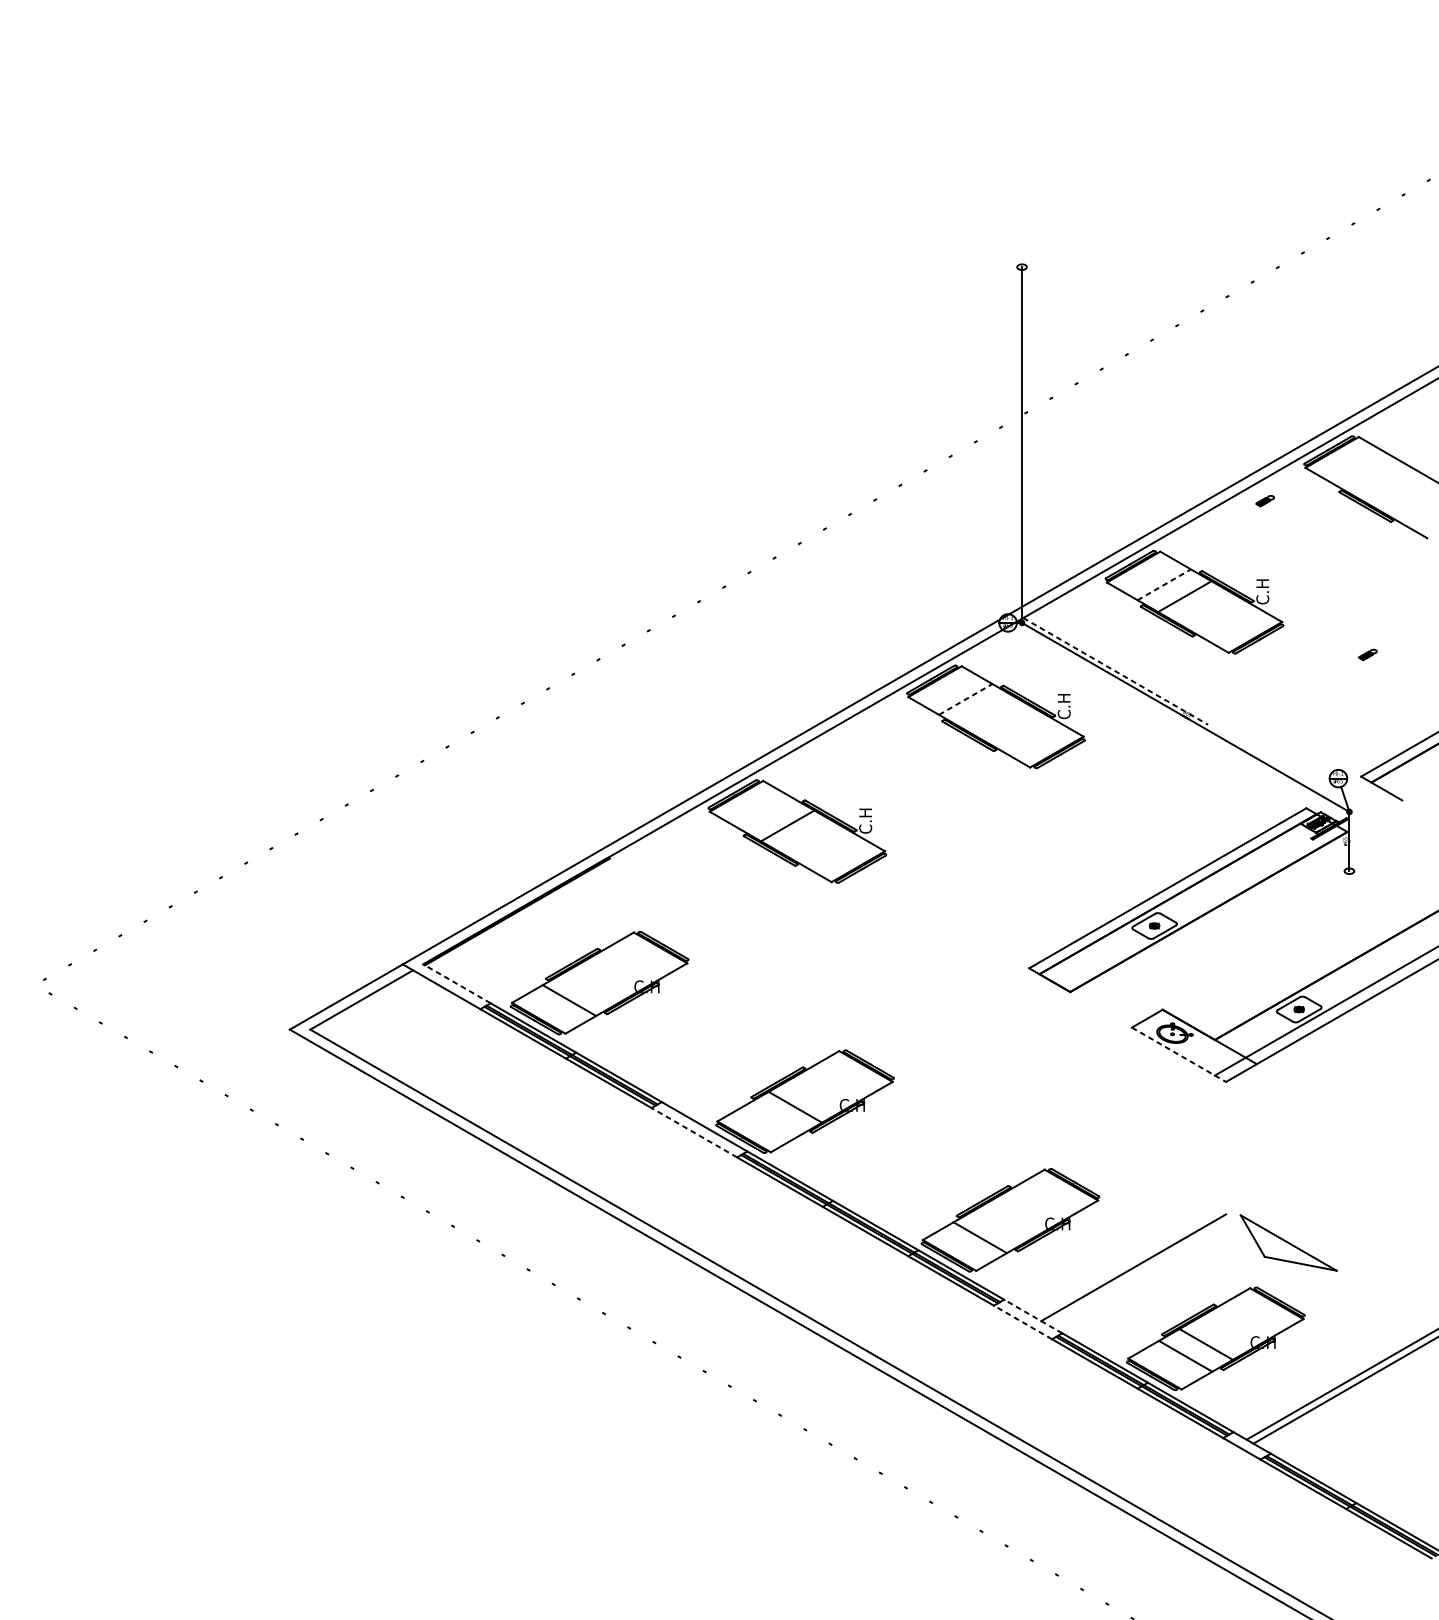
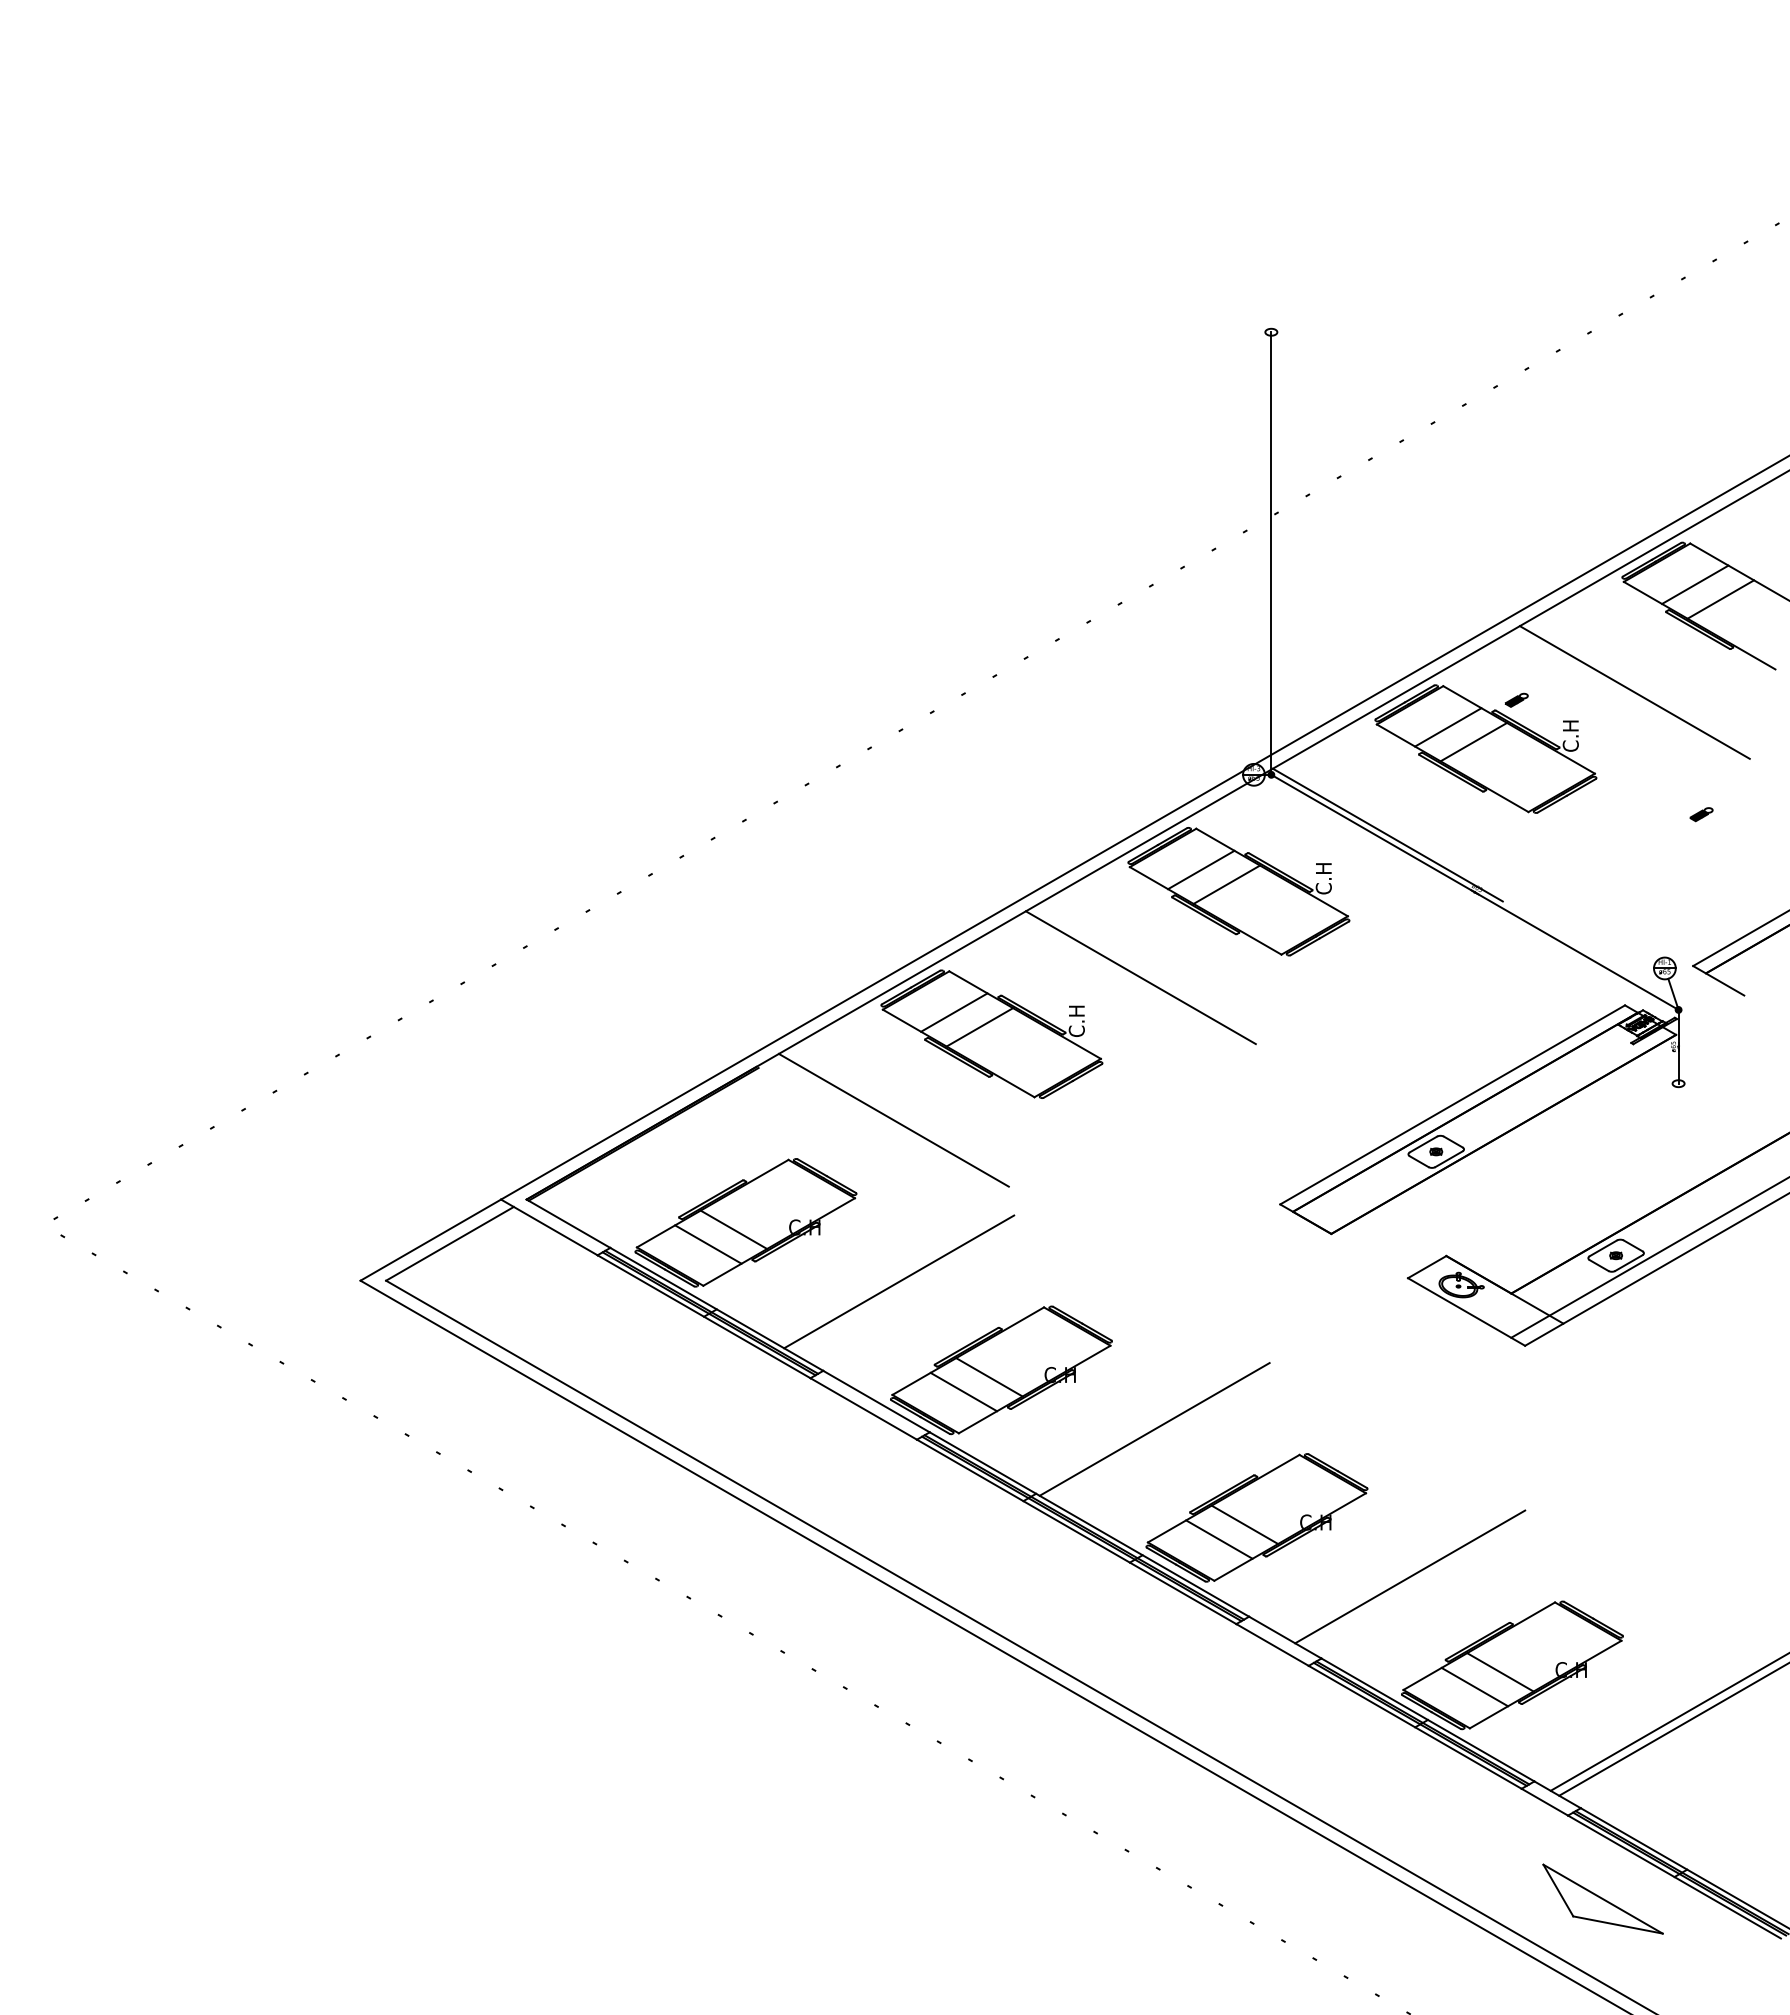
line: (1363, 469) -> (1695, 584), added
line: (1383, 482) -> (1720, 599), added
part: (1264, 500) -> (1516, 699), moved
line: (1313, 556) -> (1634, 692), added
line: (1164, 584) -> (1448, 727), dashed -> solid
line: (1115, 671) -> (1387, 835), dashed -> solid
line: (965, 699) -> (1201, 869), dashed -> solid
line: (985, 711) -> (1226, 884), added
line: (916, 785) -> (1140, 977), added
line: (767, 814) -> (954, 1012), added
line: (718, 900) -> (893, 1119), added
line: (457, 983) -> (568, 1223), dashed -> solid
line: (589, 988) -> (733, 1229), added
line: (723, 1030) -> (899, 1281), added
line: (1178, 1055) -> (1466, 1312), dashed -> solid
line: (774, 1118) -> (963, 1391), added
line: (694, 1132) -> (863, 1408), dashed -> solid
line: (928, 1149) -> (1154, 1429), added
line: (1000, 1225) -> (1244, 1524), added
part: (1288, 1242) -> (1602, 1898), moved
line: (1033, 1316) -> (1285, 1637), dashed -> solid
line: (1022, 1322) -> (1272, 1644), dashed -> solid

